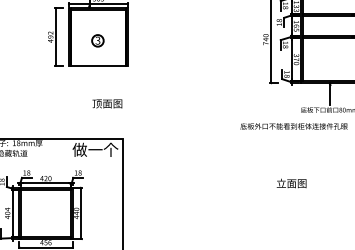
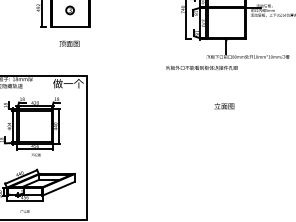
text: (107, 103) -> (69, 43), moved
text: (291, 183) -> (224, 106), moved

